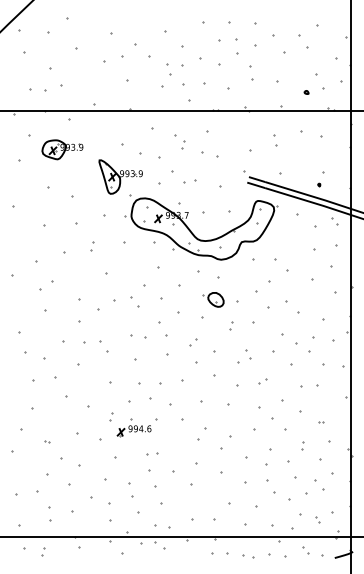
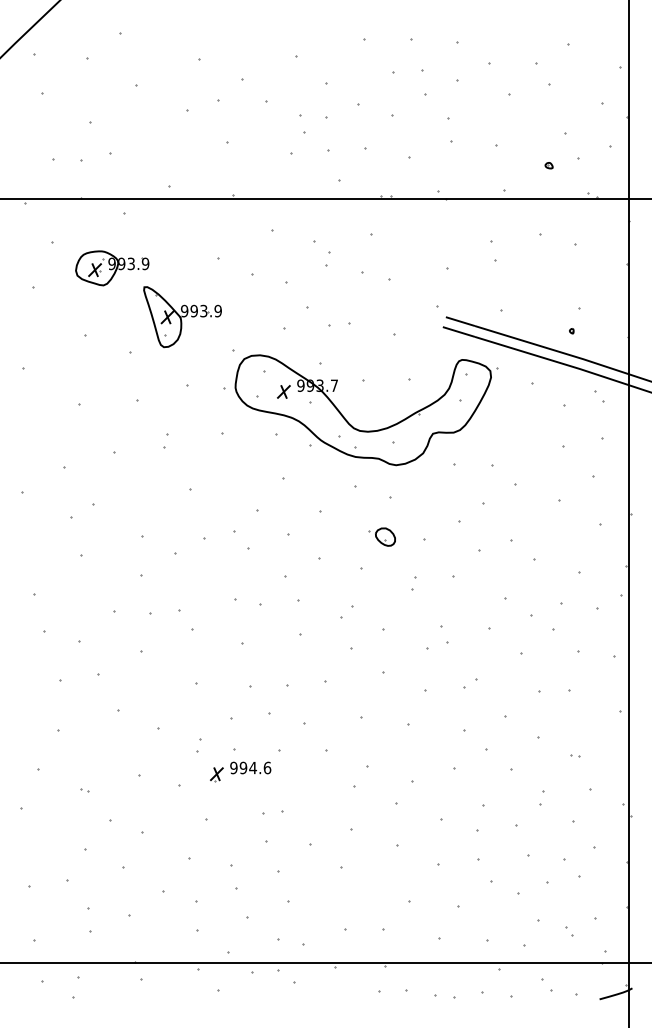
part: (120, 176) -> (181, 316), moved
part: (213, 299) -> (382, 536), size x0.7
part: (43, 551) -> (77, 987), size x1.6

